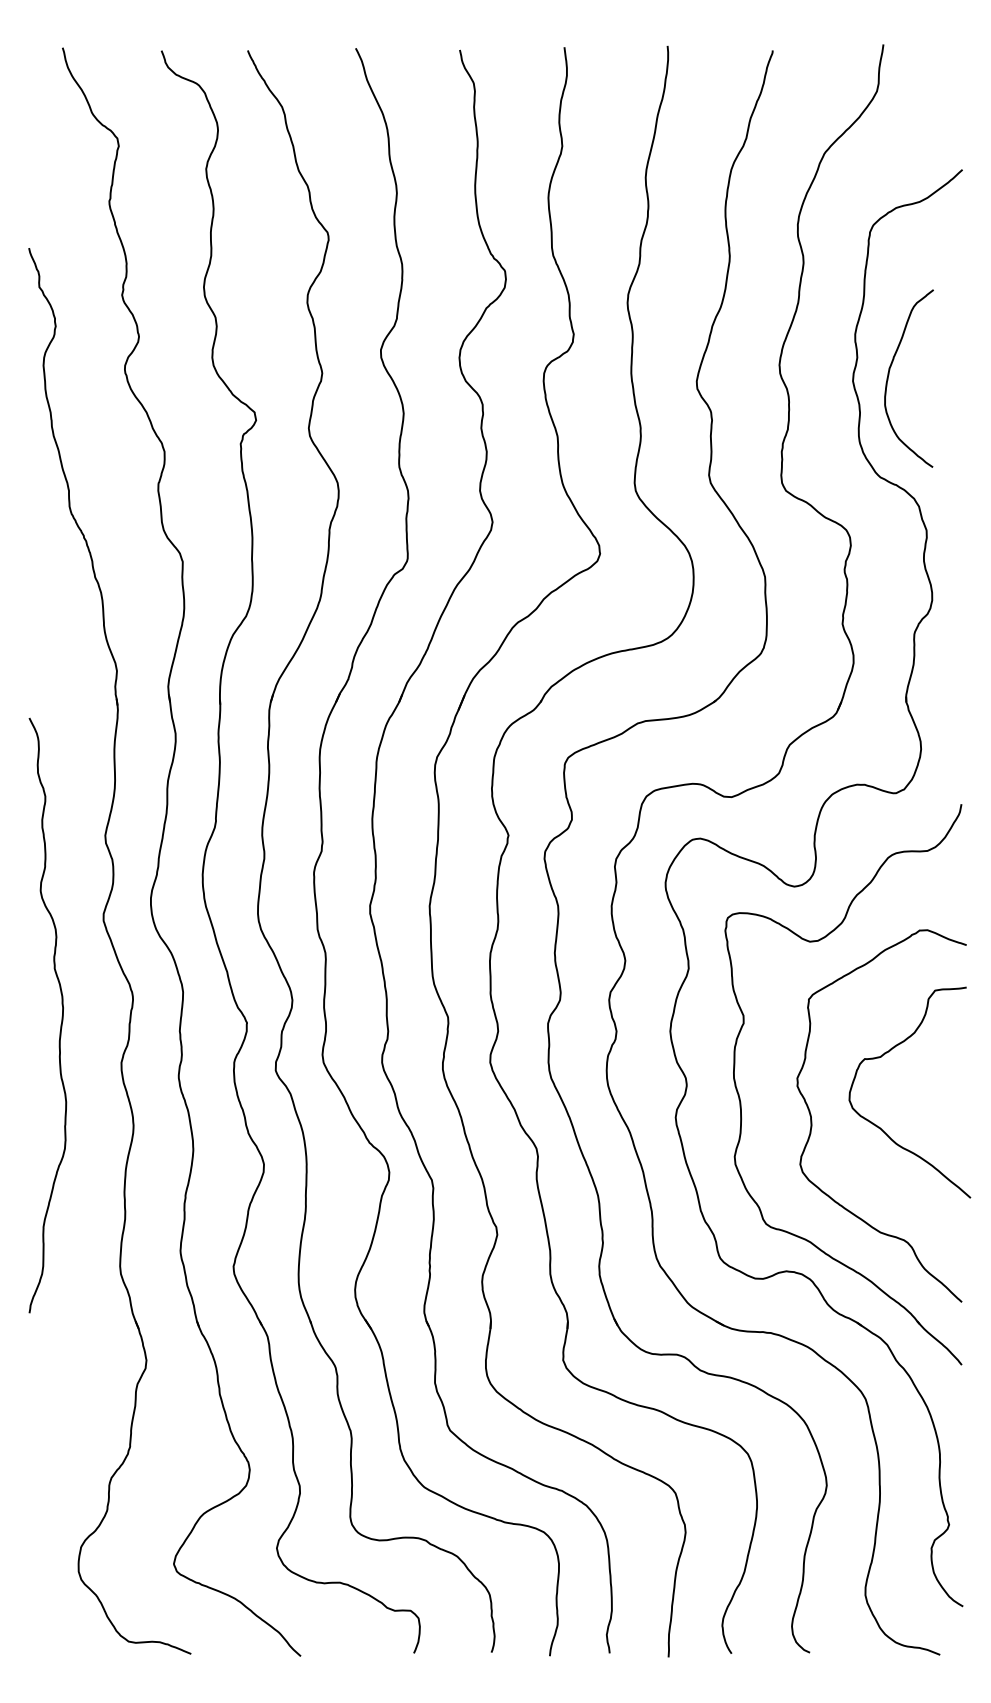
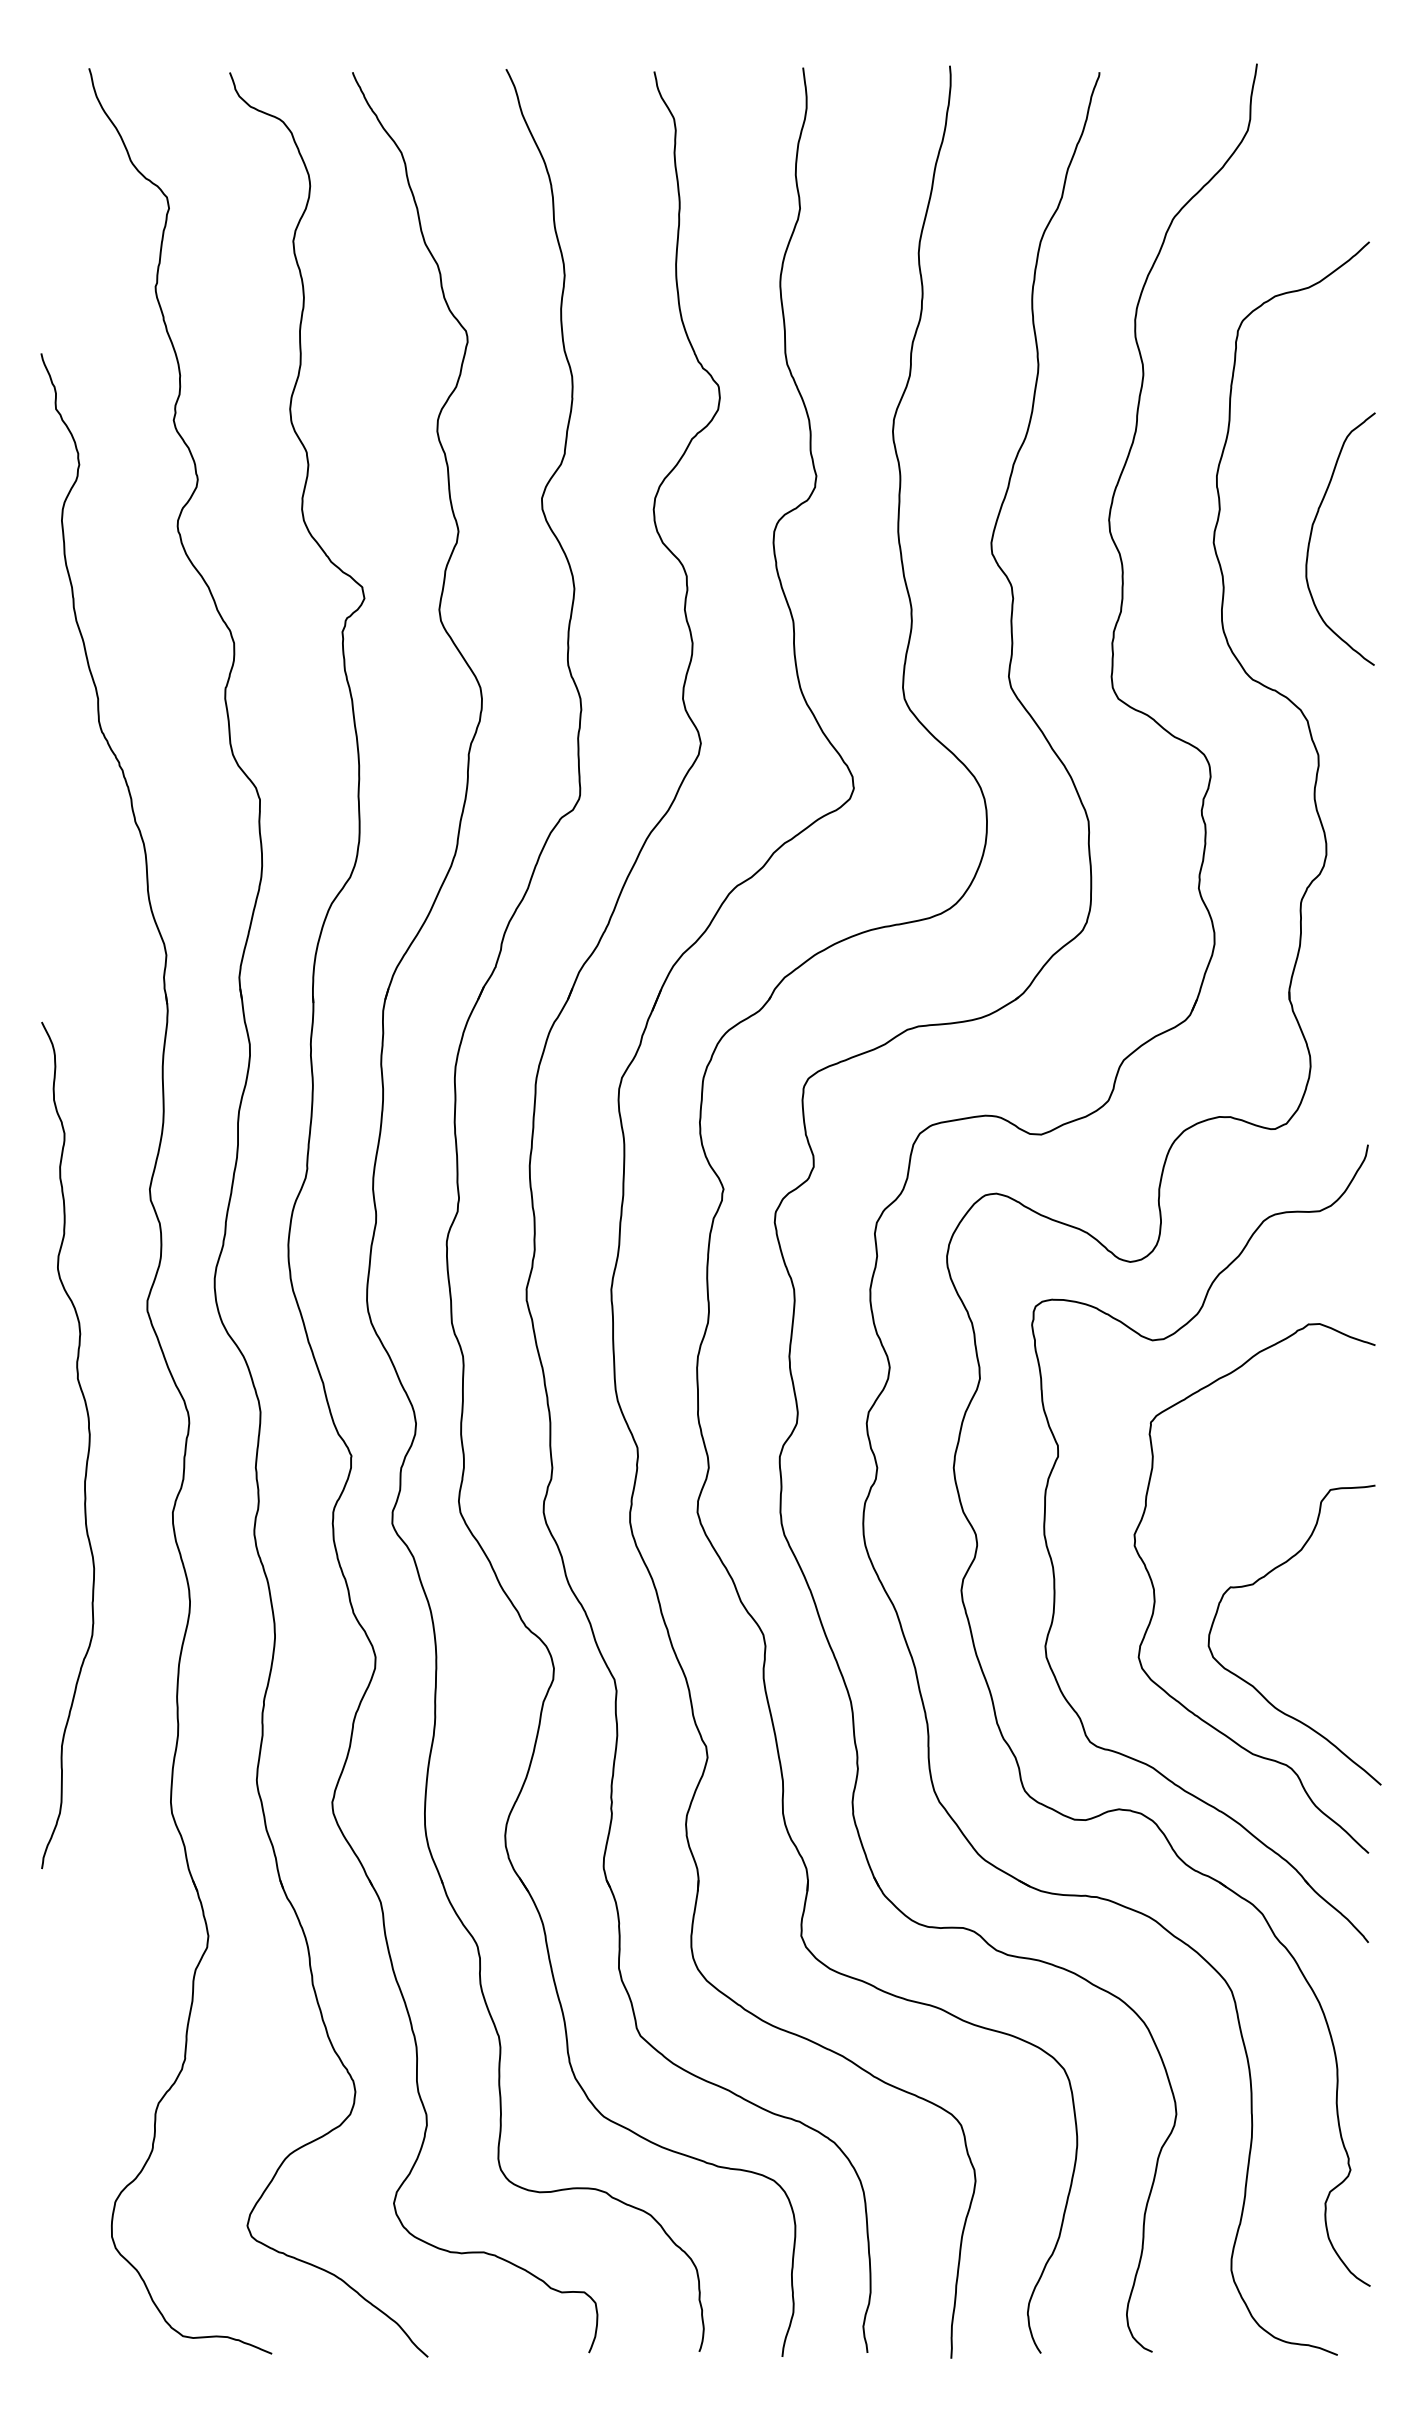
curve: (889, 373) -> (1312, 532), moved
curve: (880, 1057) -> (1253, 1585), moved

